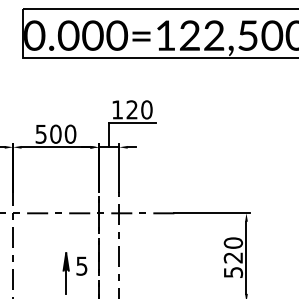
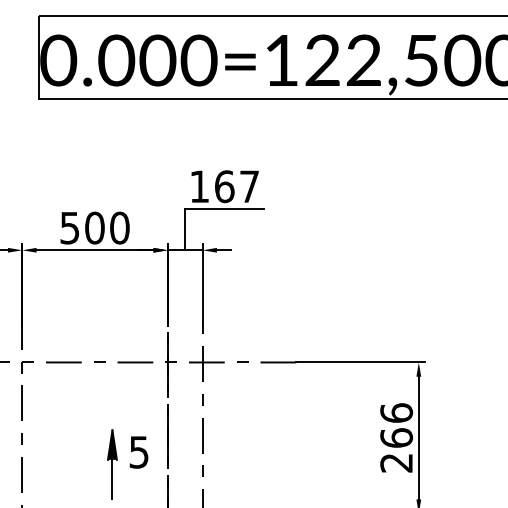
text: (139, 109) -> (237, 186), 120 -> 167
text: (233, 257) -> (396, 437), 520 -> 266

